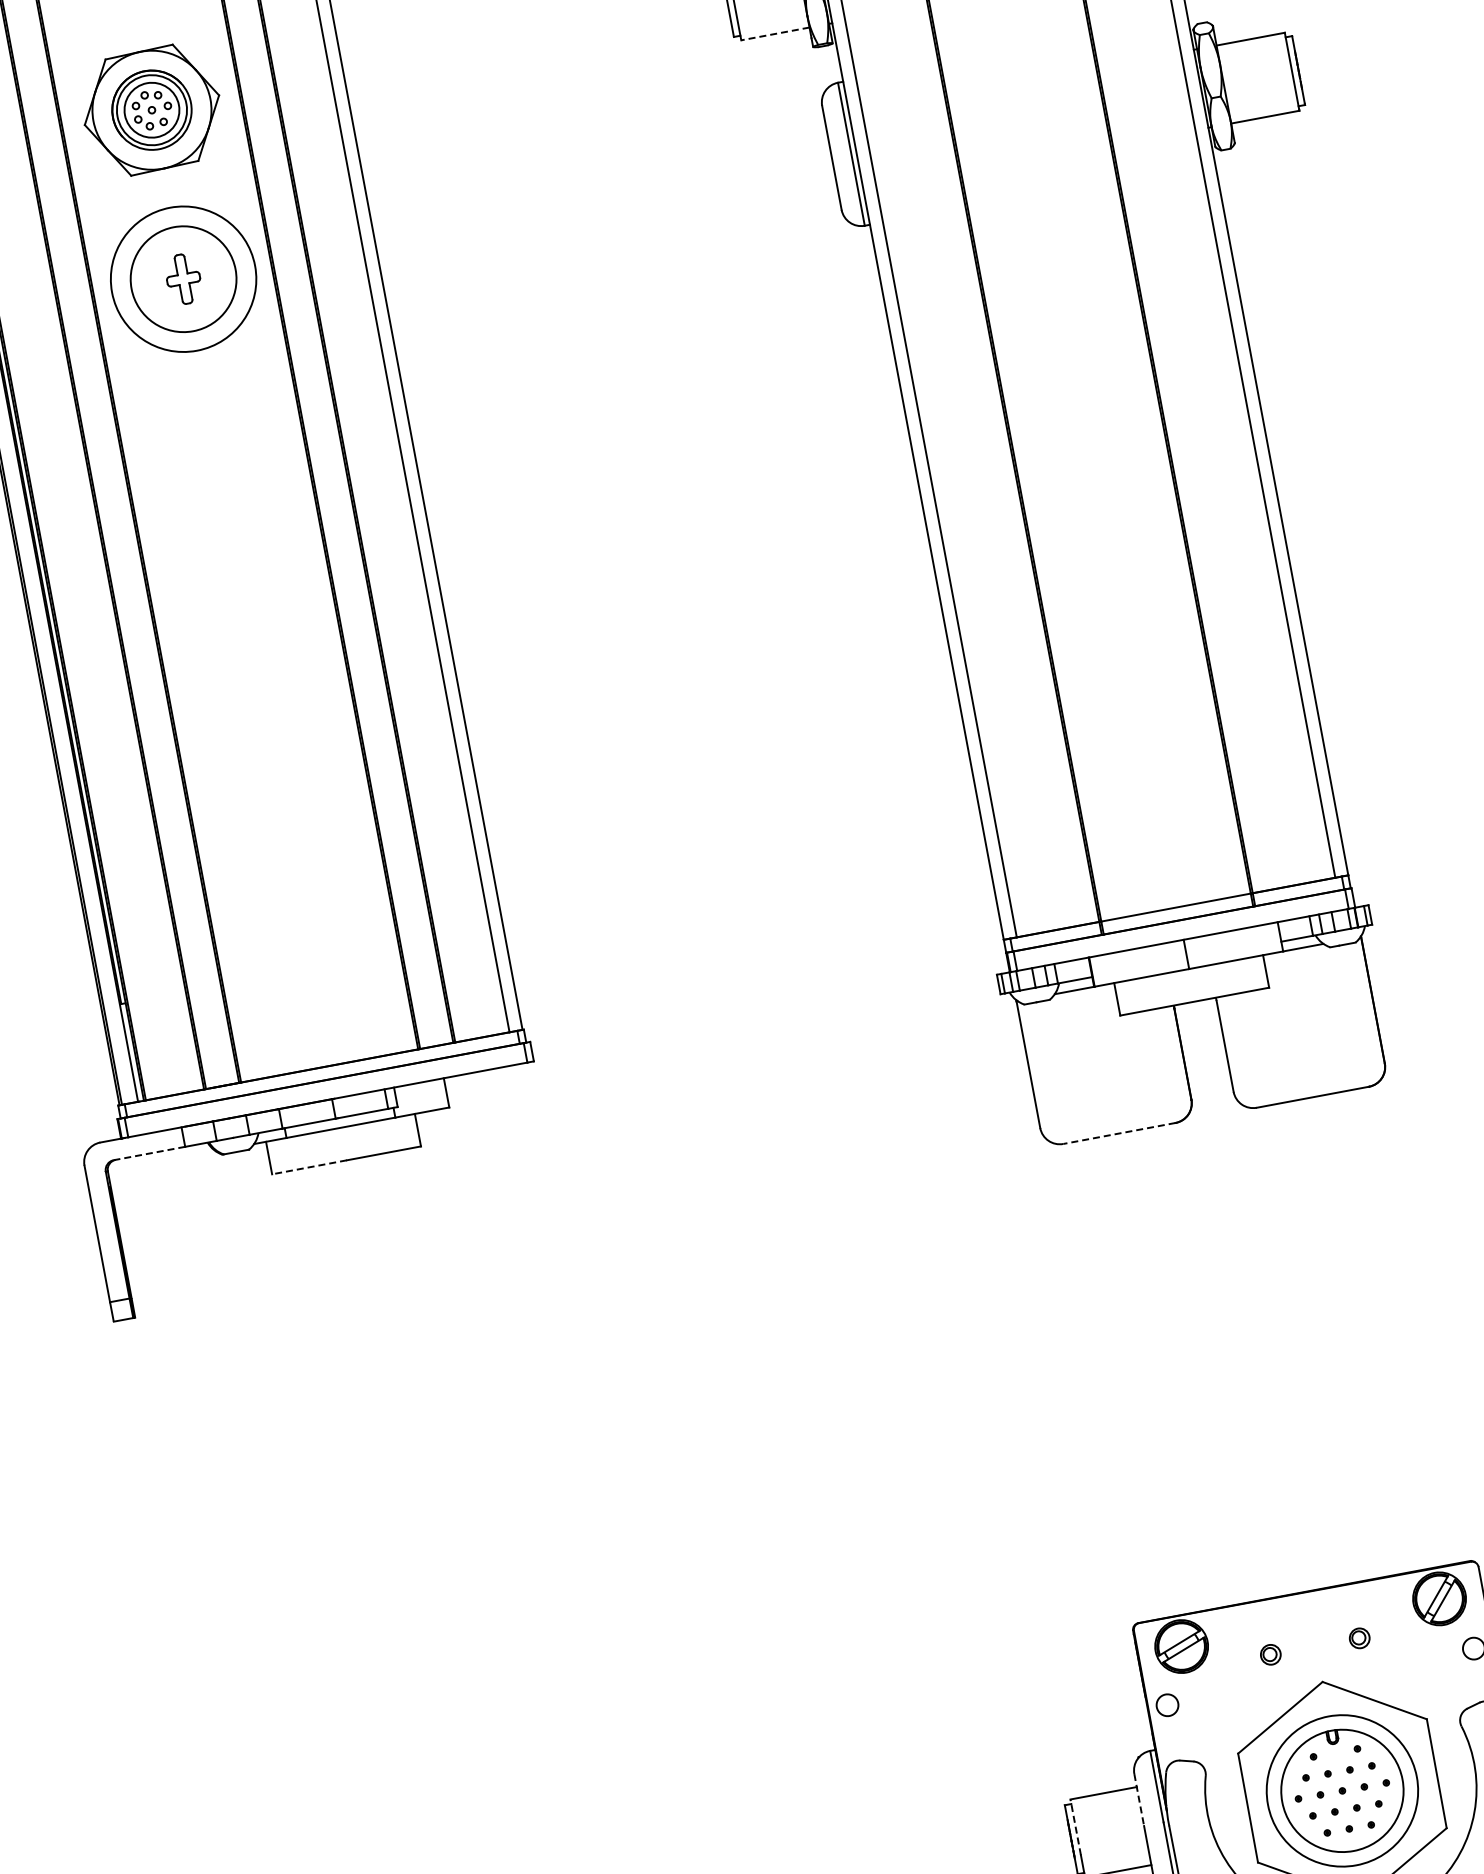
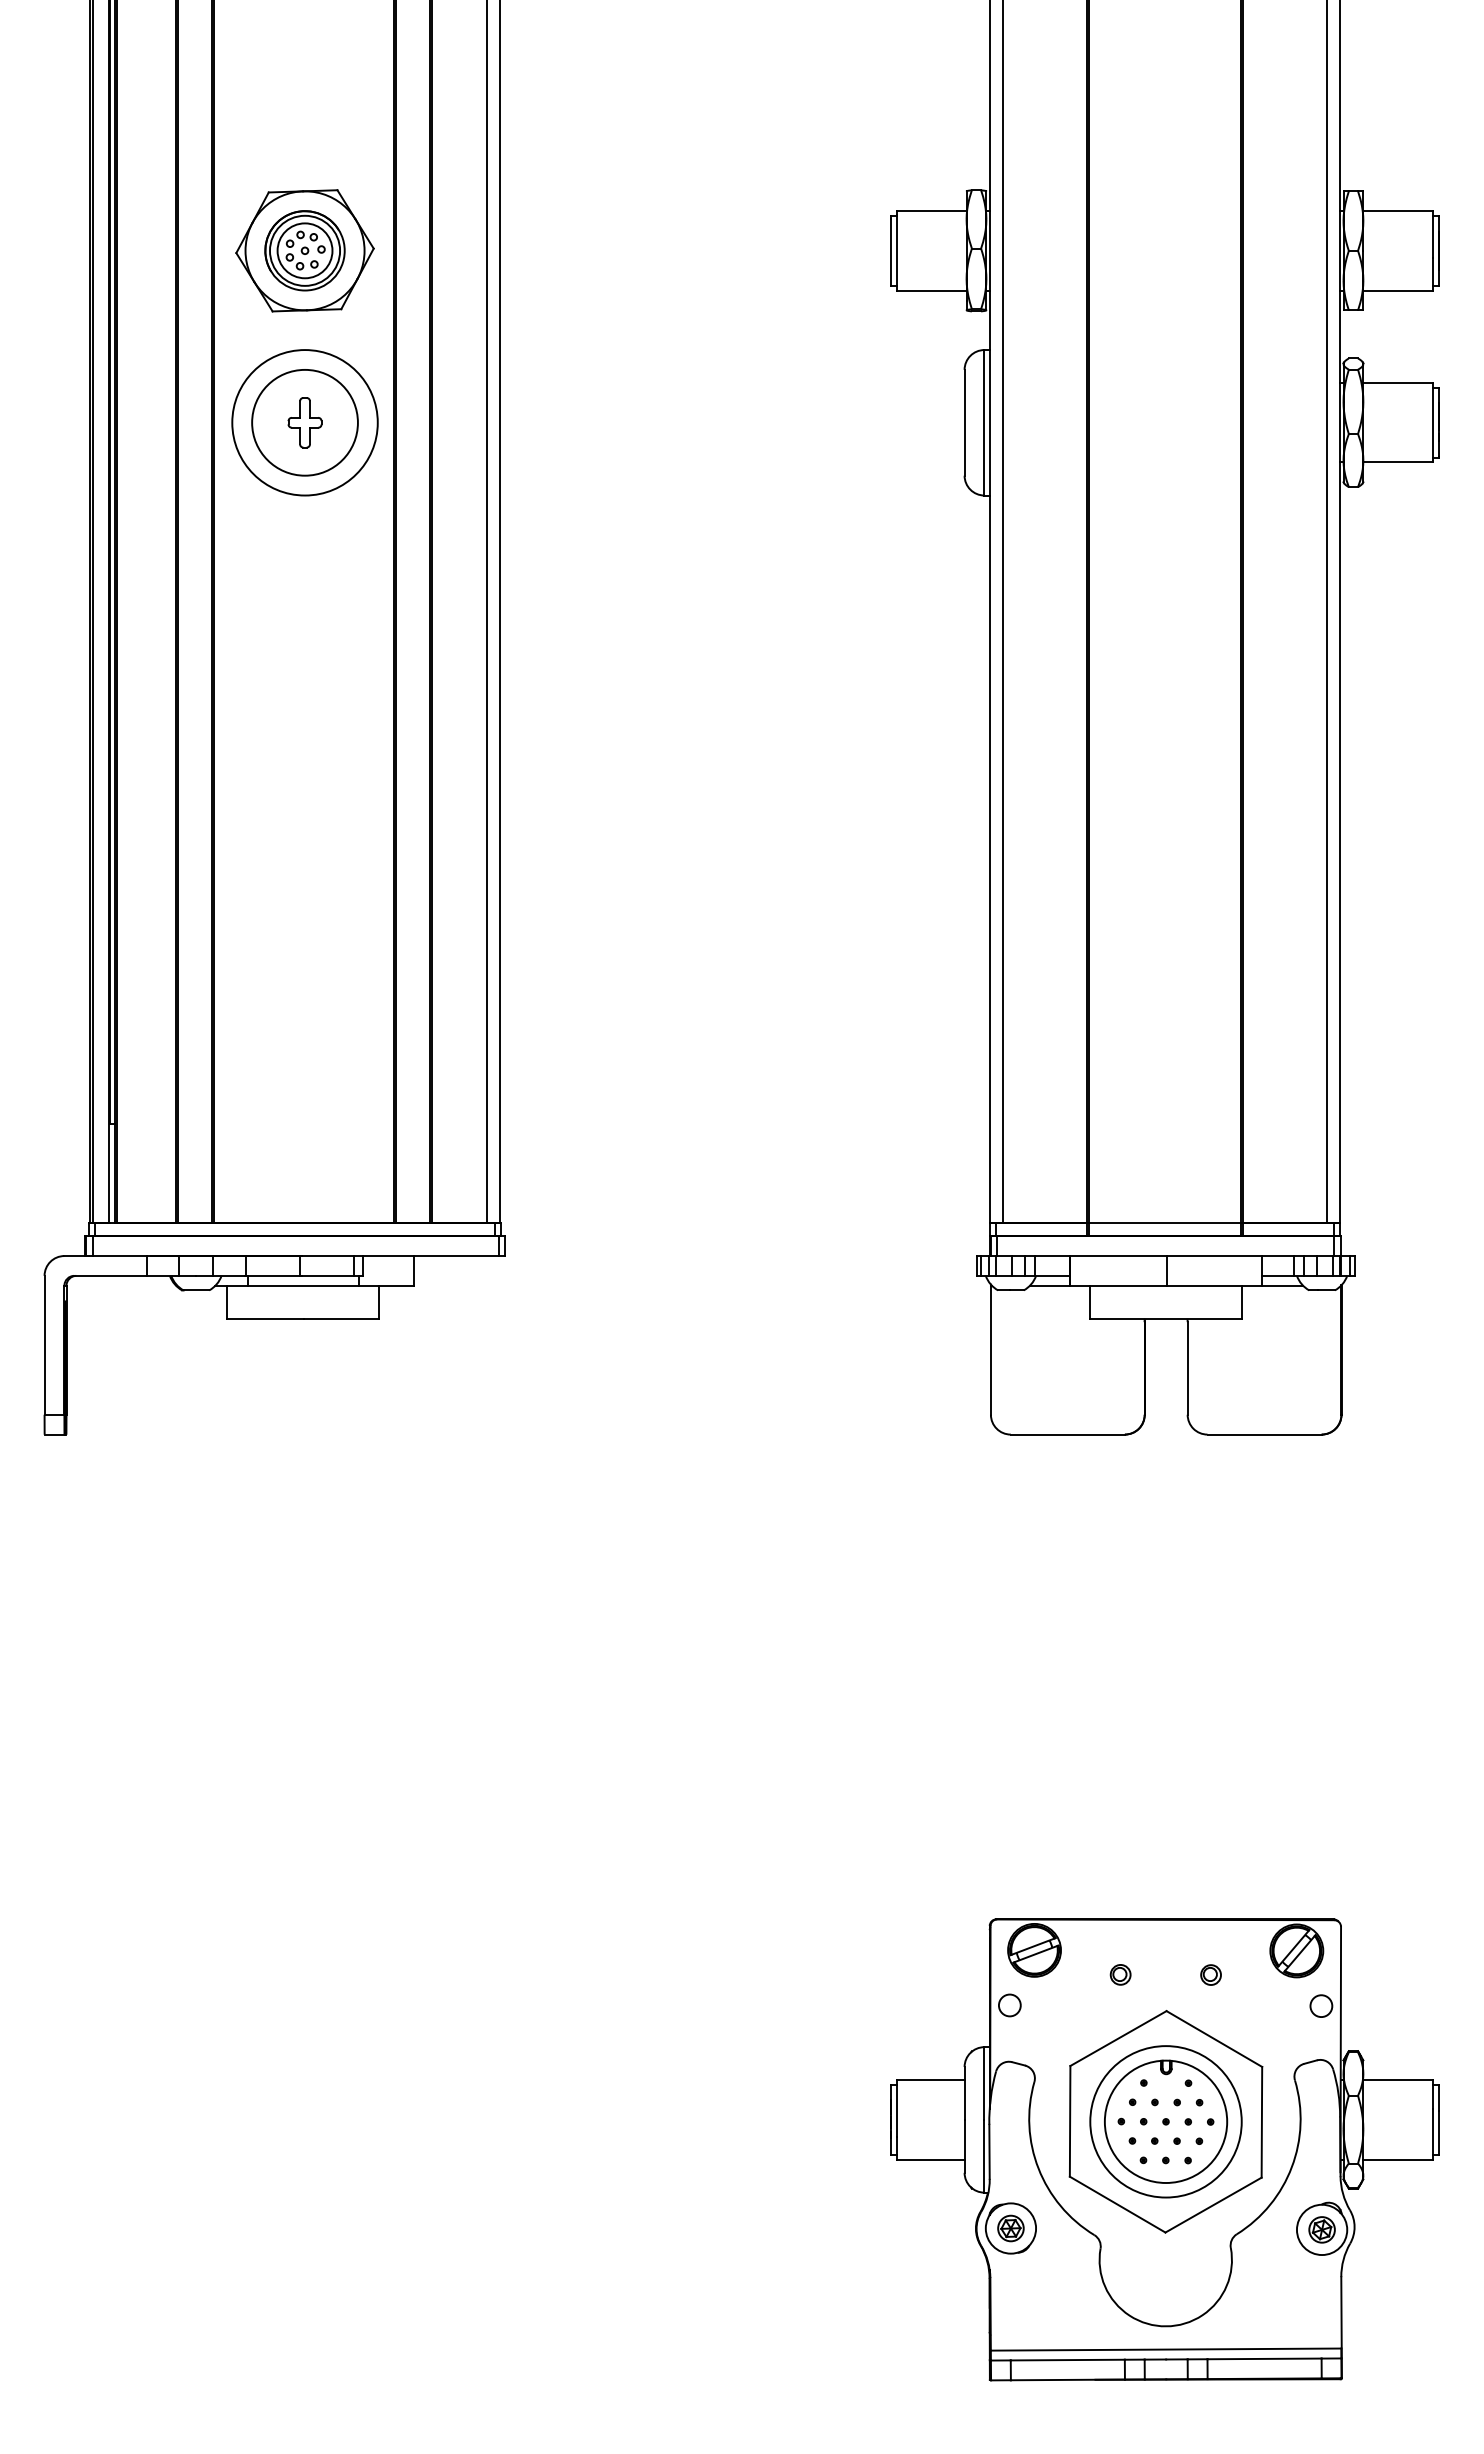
line: (775, 33) -> (931, 290), dashed -> solid
line: (1119, 1133) -> (1067, 1434), dashed -> solid
line: (149, 1153) -> (110, 1275), dashed -> solid
line: (308, 1167) -> (264, 1318), dashed -> solid
line: (1139, 1800) -> (964, 2093), dashed -> solid
line: (1076, 1827) -> (897, 2108), dashed -> solid

